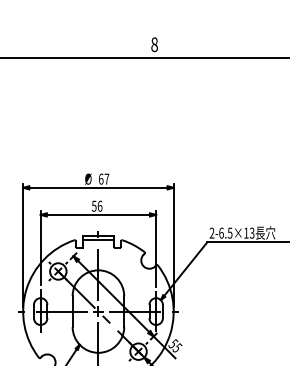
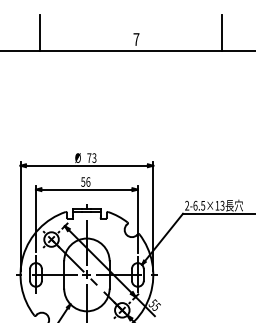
line: (45, 36) -> (40, 32), added
line: (252, 36) -> (222, 32), added
text: (154, 44) -> (136, 39), 8 -> 7
text: (103, 178) -> (91, 157), 67 -> 73

